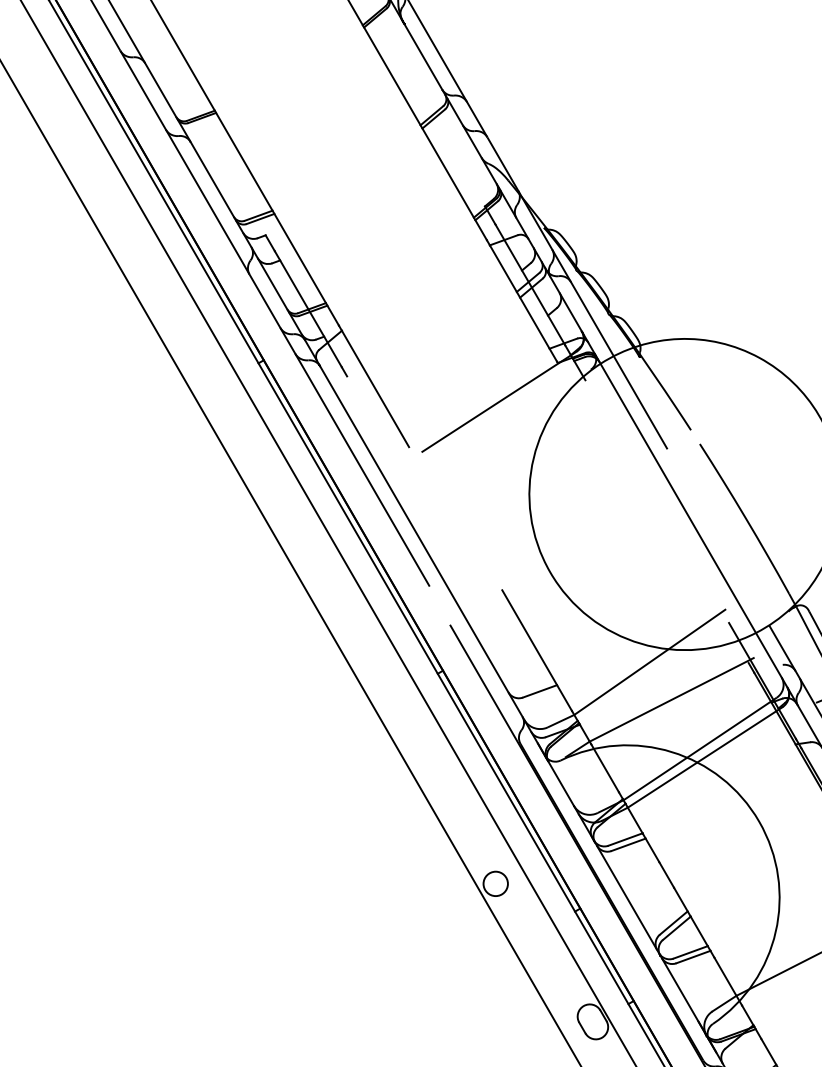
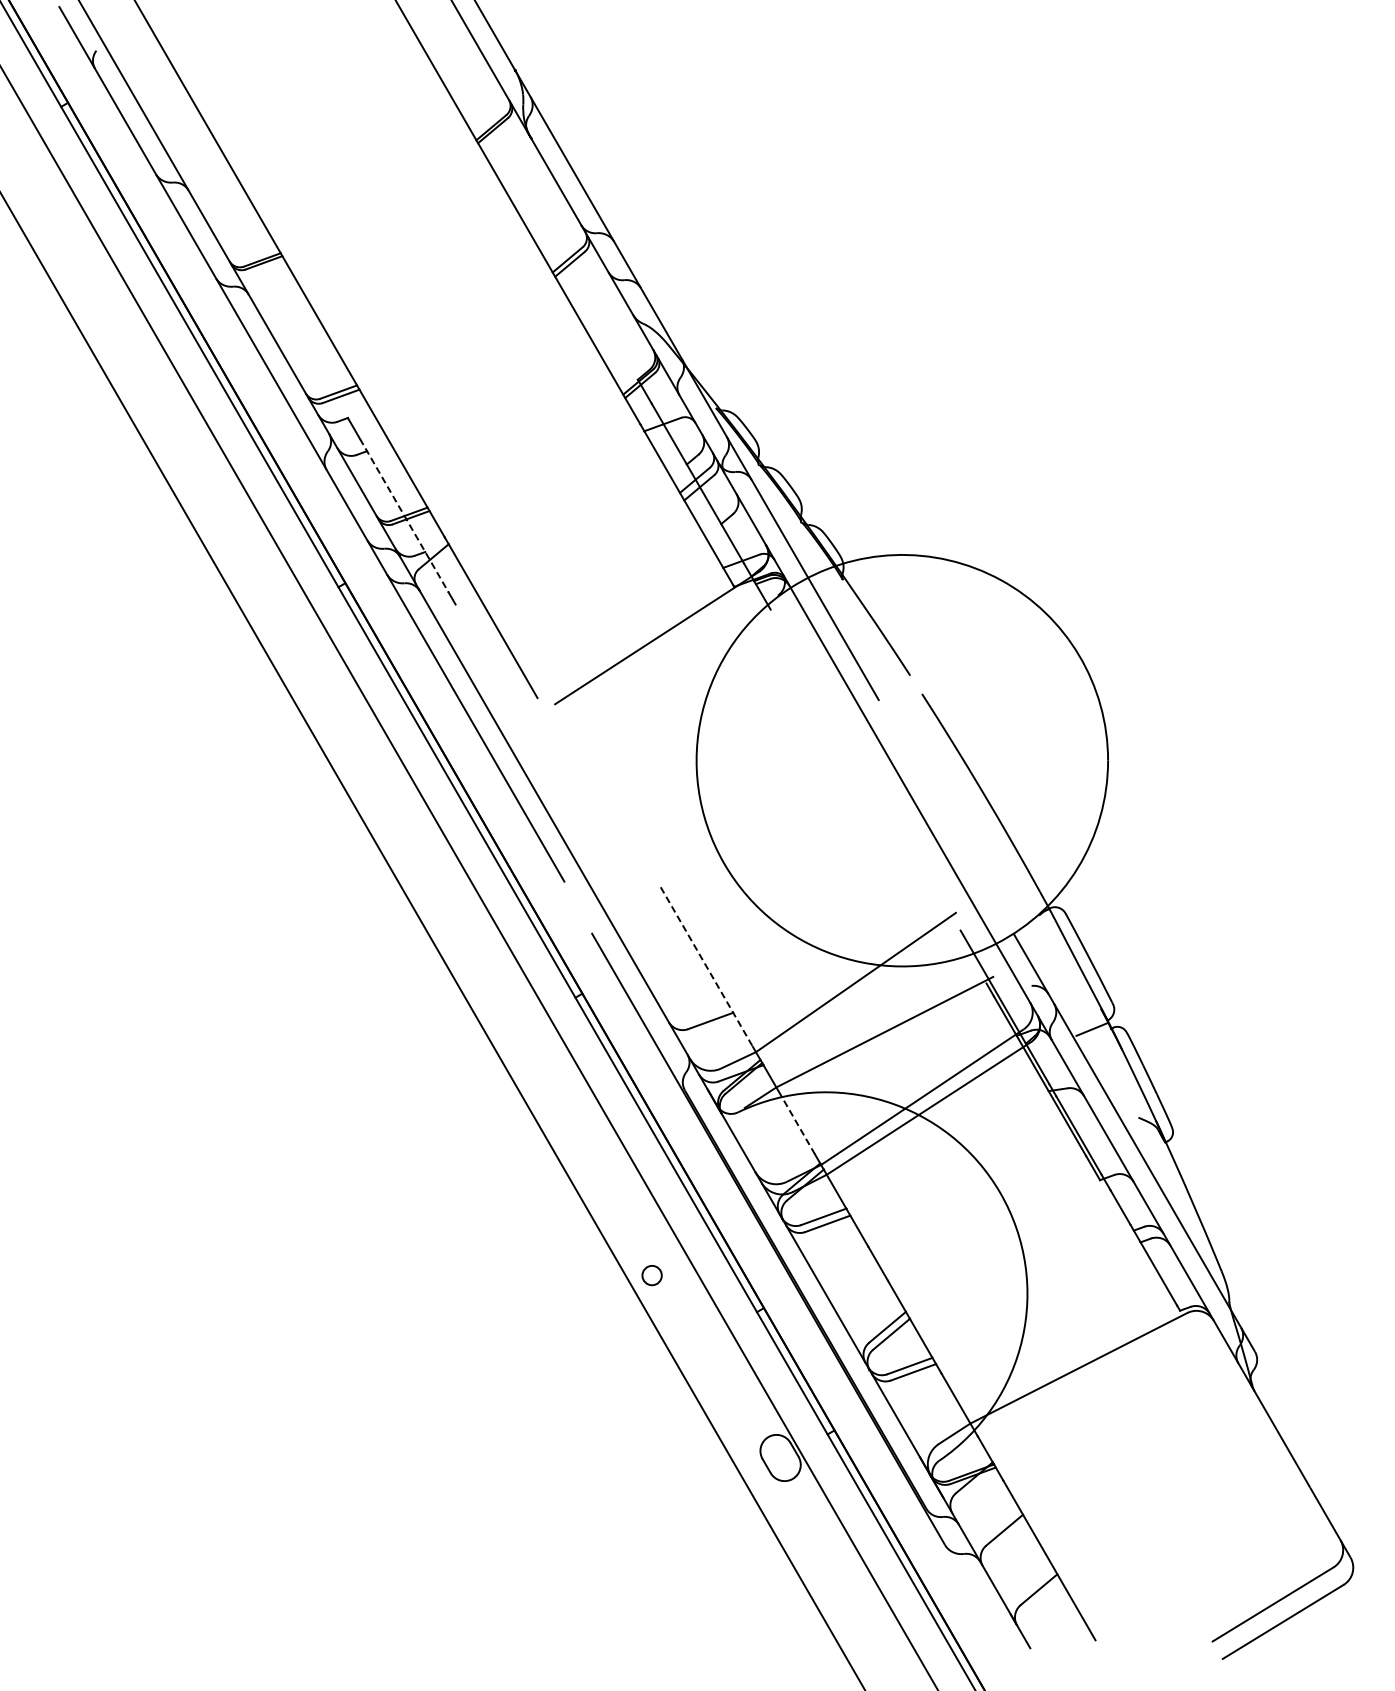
line: (308, 309) -> (404, 515), solid -> dashed
line: (537, 650) -> (707, 967), solid -> dashed
line: (604, 768) -> (796, 1122), solid -> dashed
circle: (496, 883) -> (652, 1275), size x0.6

